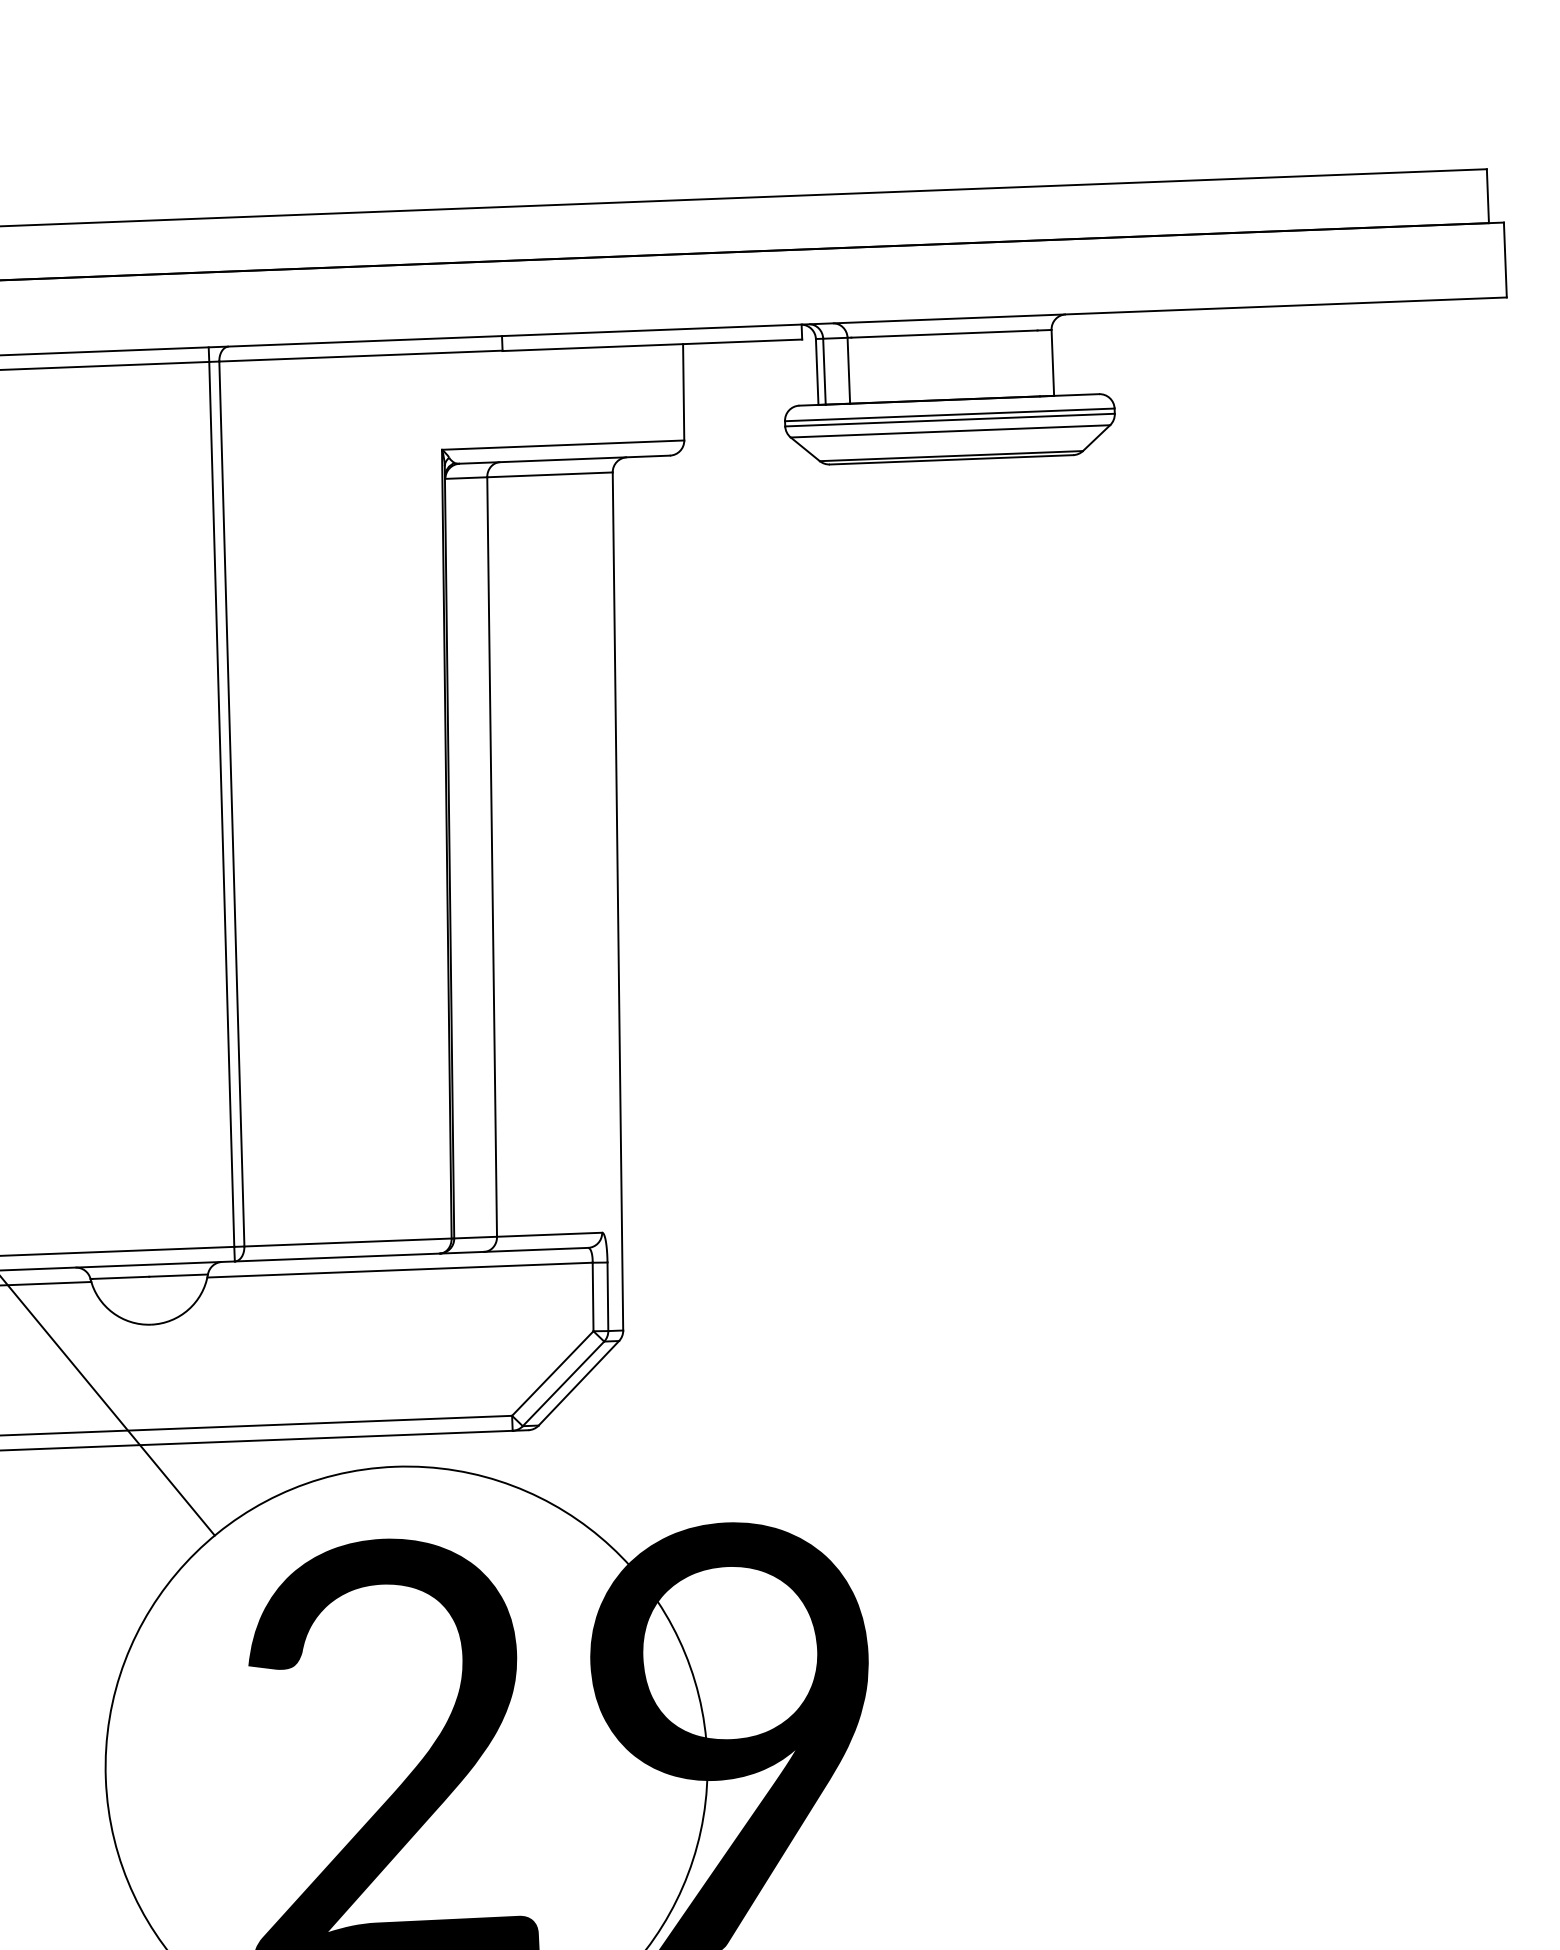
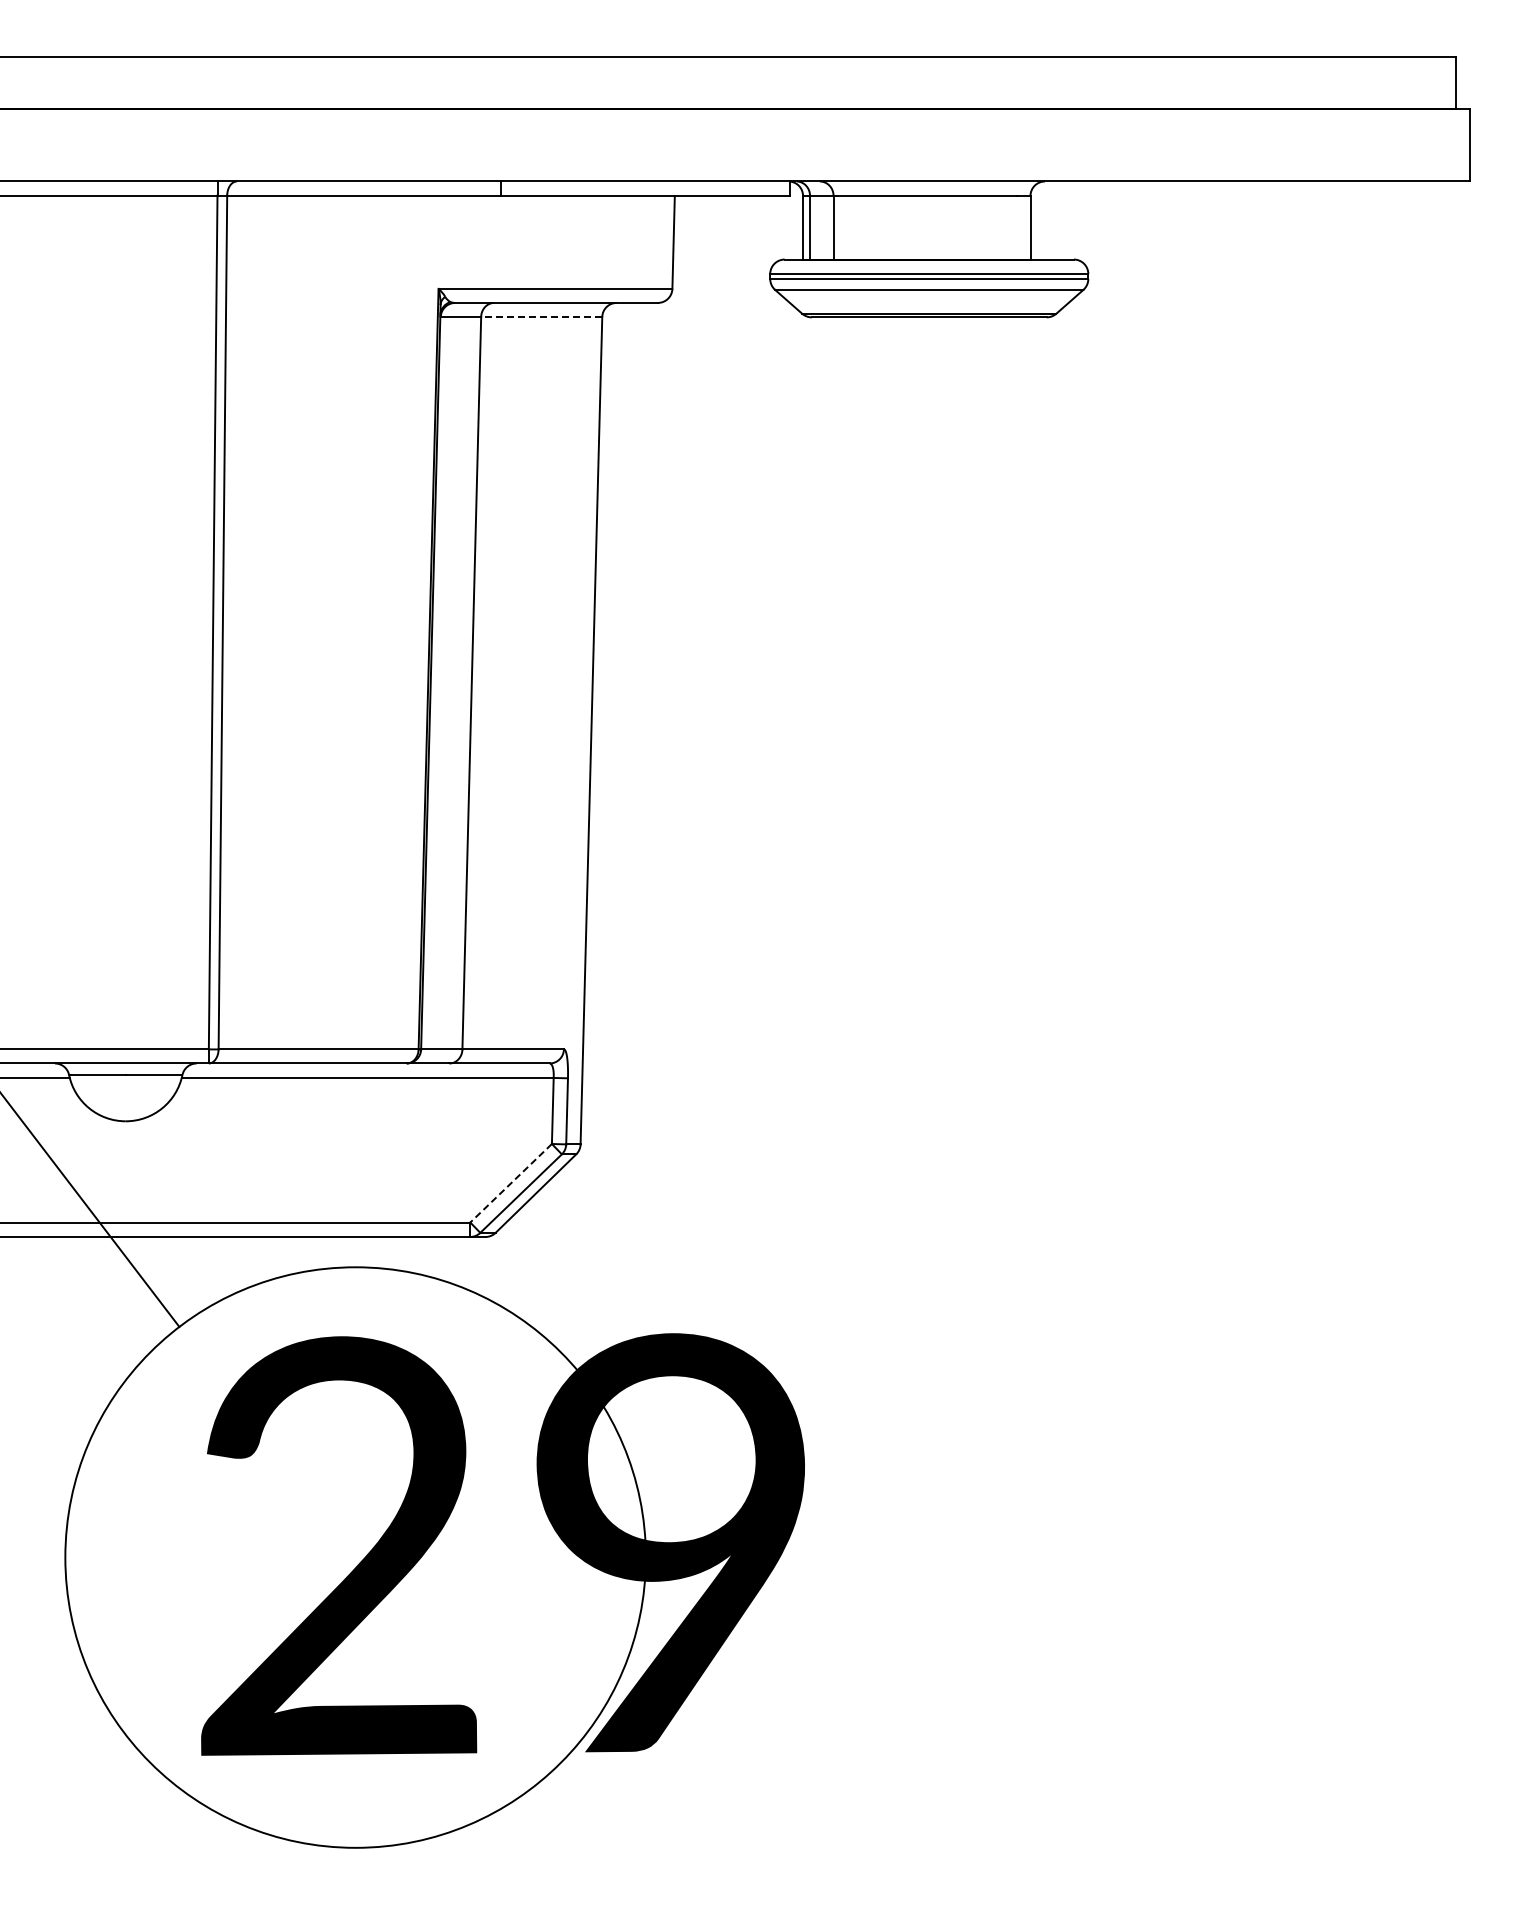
line: (549, 475) -> (541, 317), solid -> dashed
line: (553, 1373) -> (511, 1183), solid -> dashed

